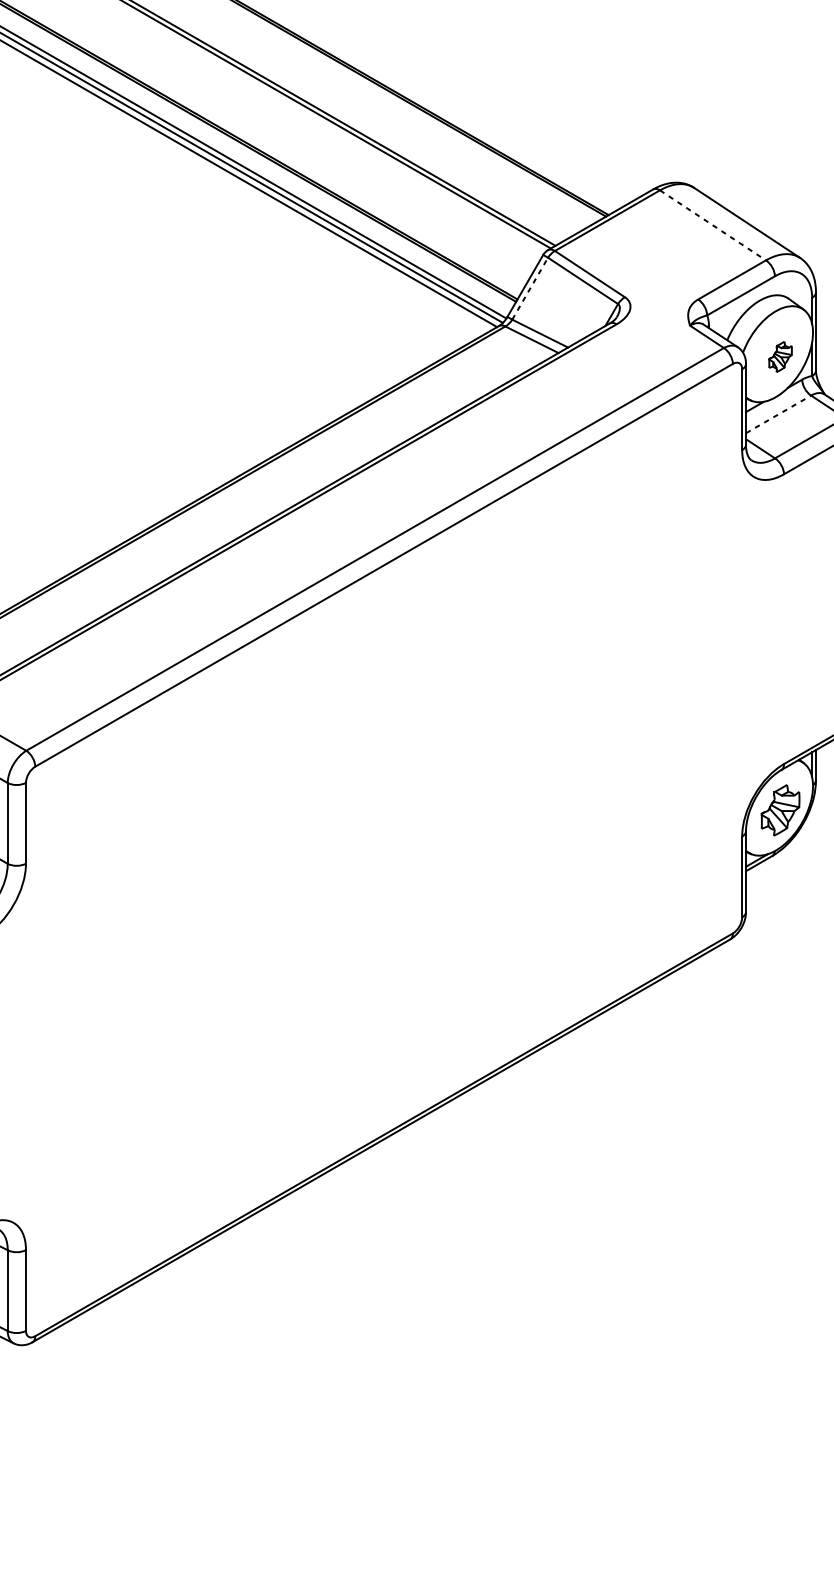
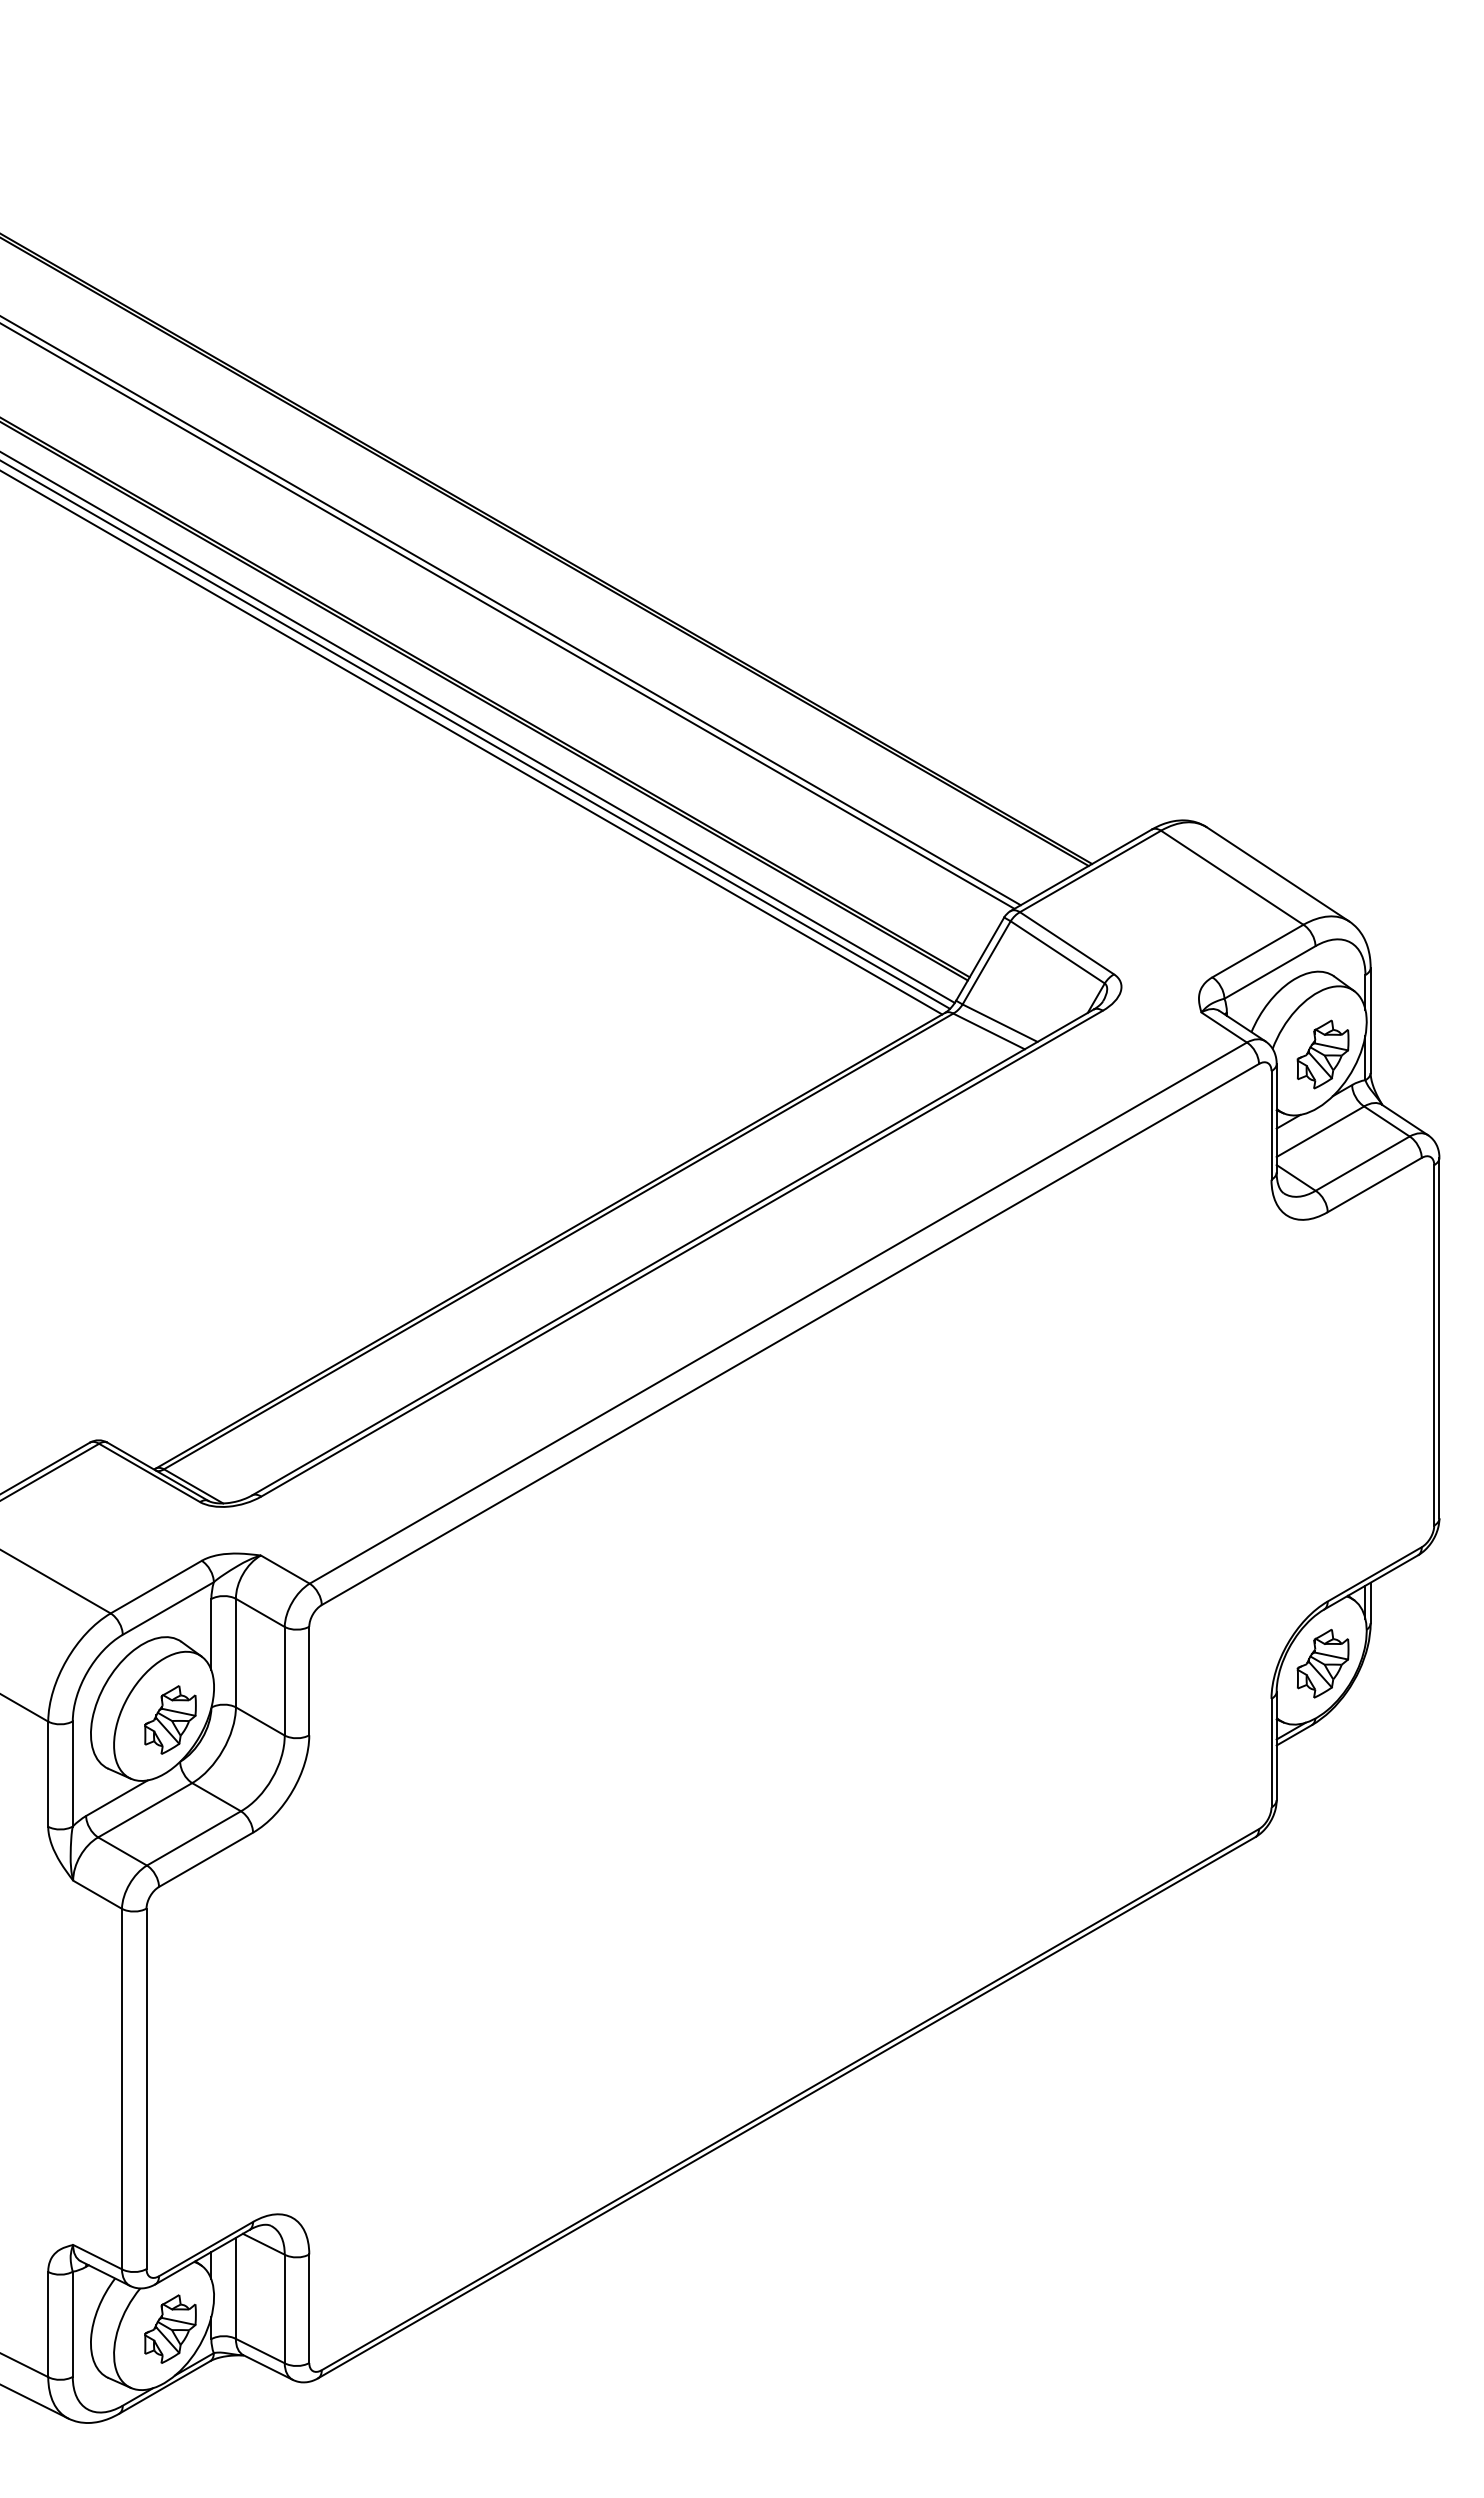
line: (713, 225) -> (1232, 878), dashed -> solid
line: (530, 288) -> (986, 962), dashed -> solid
part: (780, 356) -> (1322, 1054), size x1.67
line: (778, 414) -> (1320, 1131), dashed -> solid

